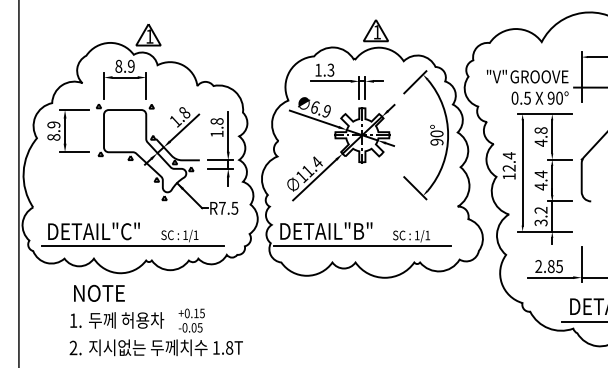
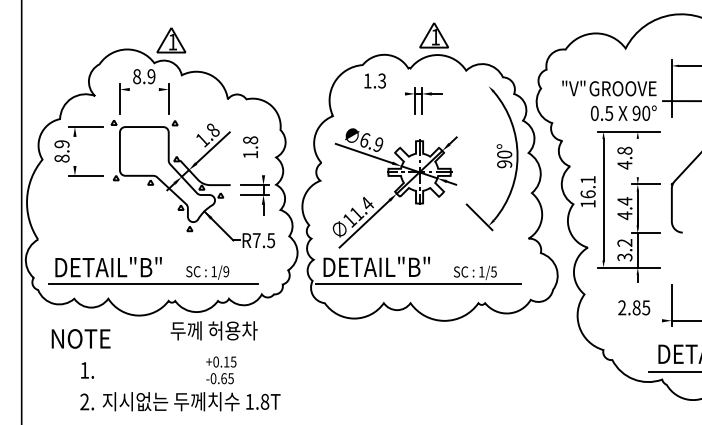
line: (124, 77) -> (143, 89), removed
line: (330, 81) -> (381, 94), removed
line: (415, 82) -> (479, 95), removed
line: (65, 130) -> (75, 150), removed
line: (228, 131) -> (263, 151), removed
line: (552, 136) -> (638, 157), removed
part: (341, 149) -> (395, 188), moved
text: (508, 161) -> (587, 186), 12.4 -> 16.1
text: (130, 231) -> (150, 267), DETAIL"C" -> DETAIL"B"
text: (195, 235) -> (225, 271), 1/1 -> 1/9
text: (427, 235) -> (493, 271), 1/1 -> 1/5
line: (550, 277) -> (635, 320), removed
text: (99, 292) -> (81, 337), moved
text: (126, 320) -> (214, 330), moved
text: (193, 327) -> (223, 378), -0.05 -> -0.65

